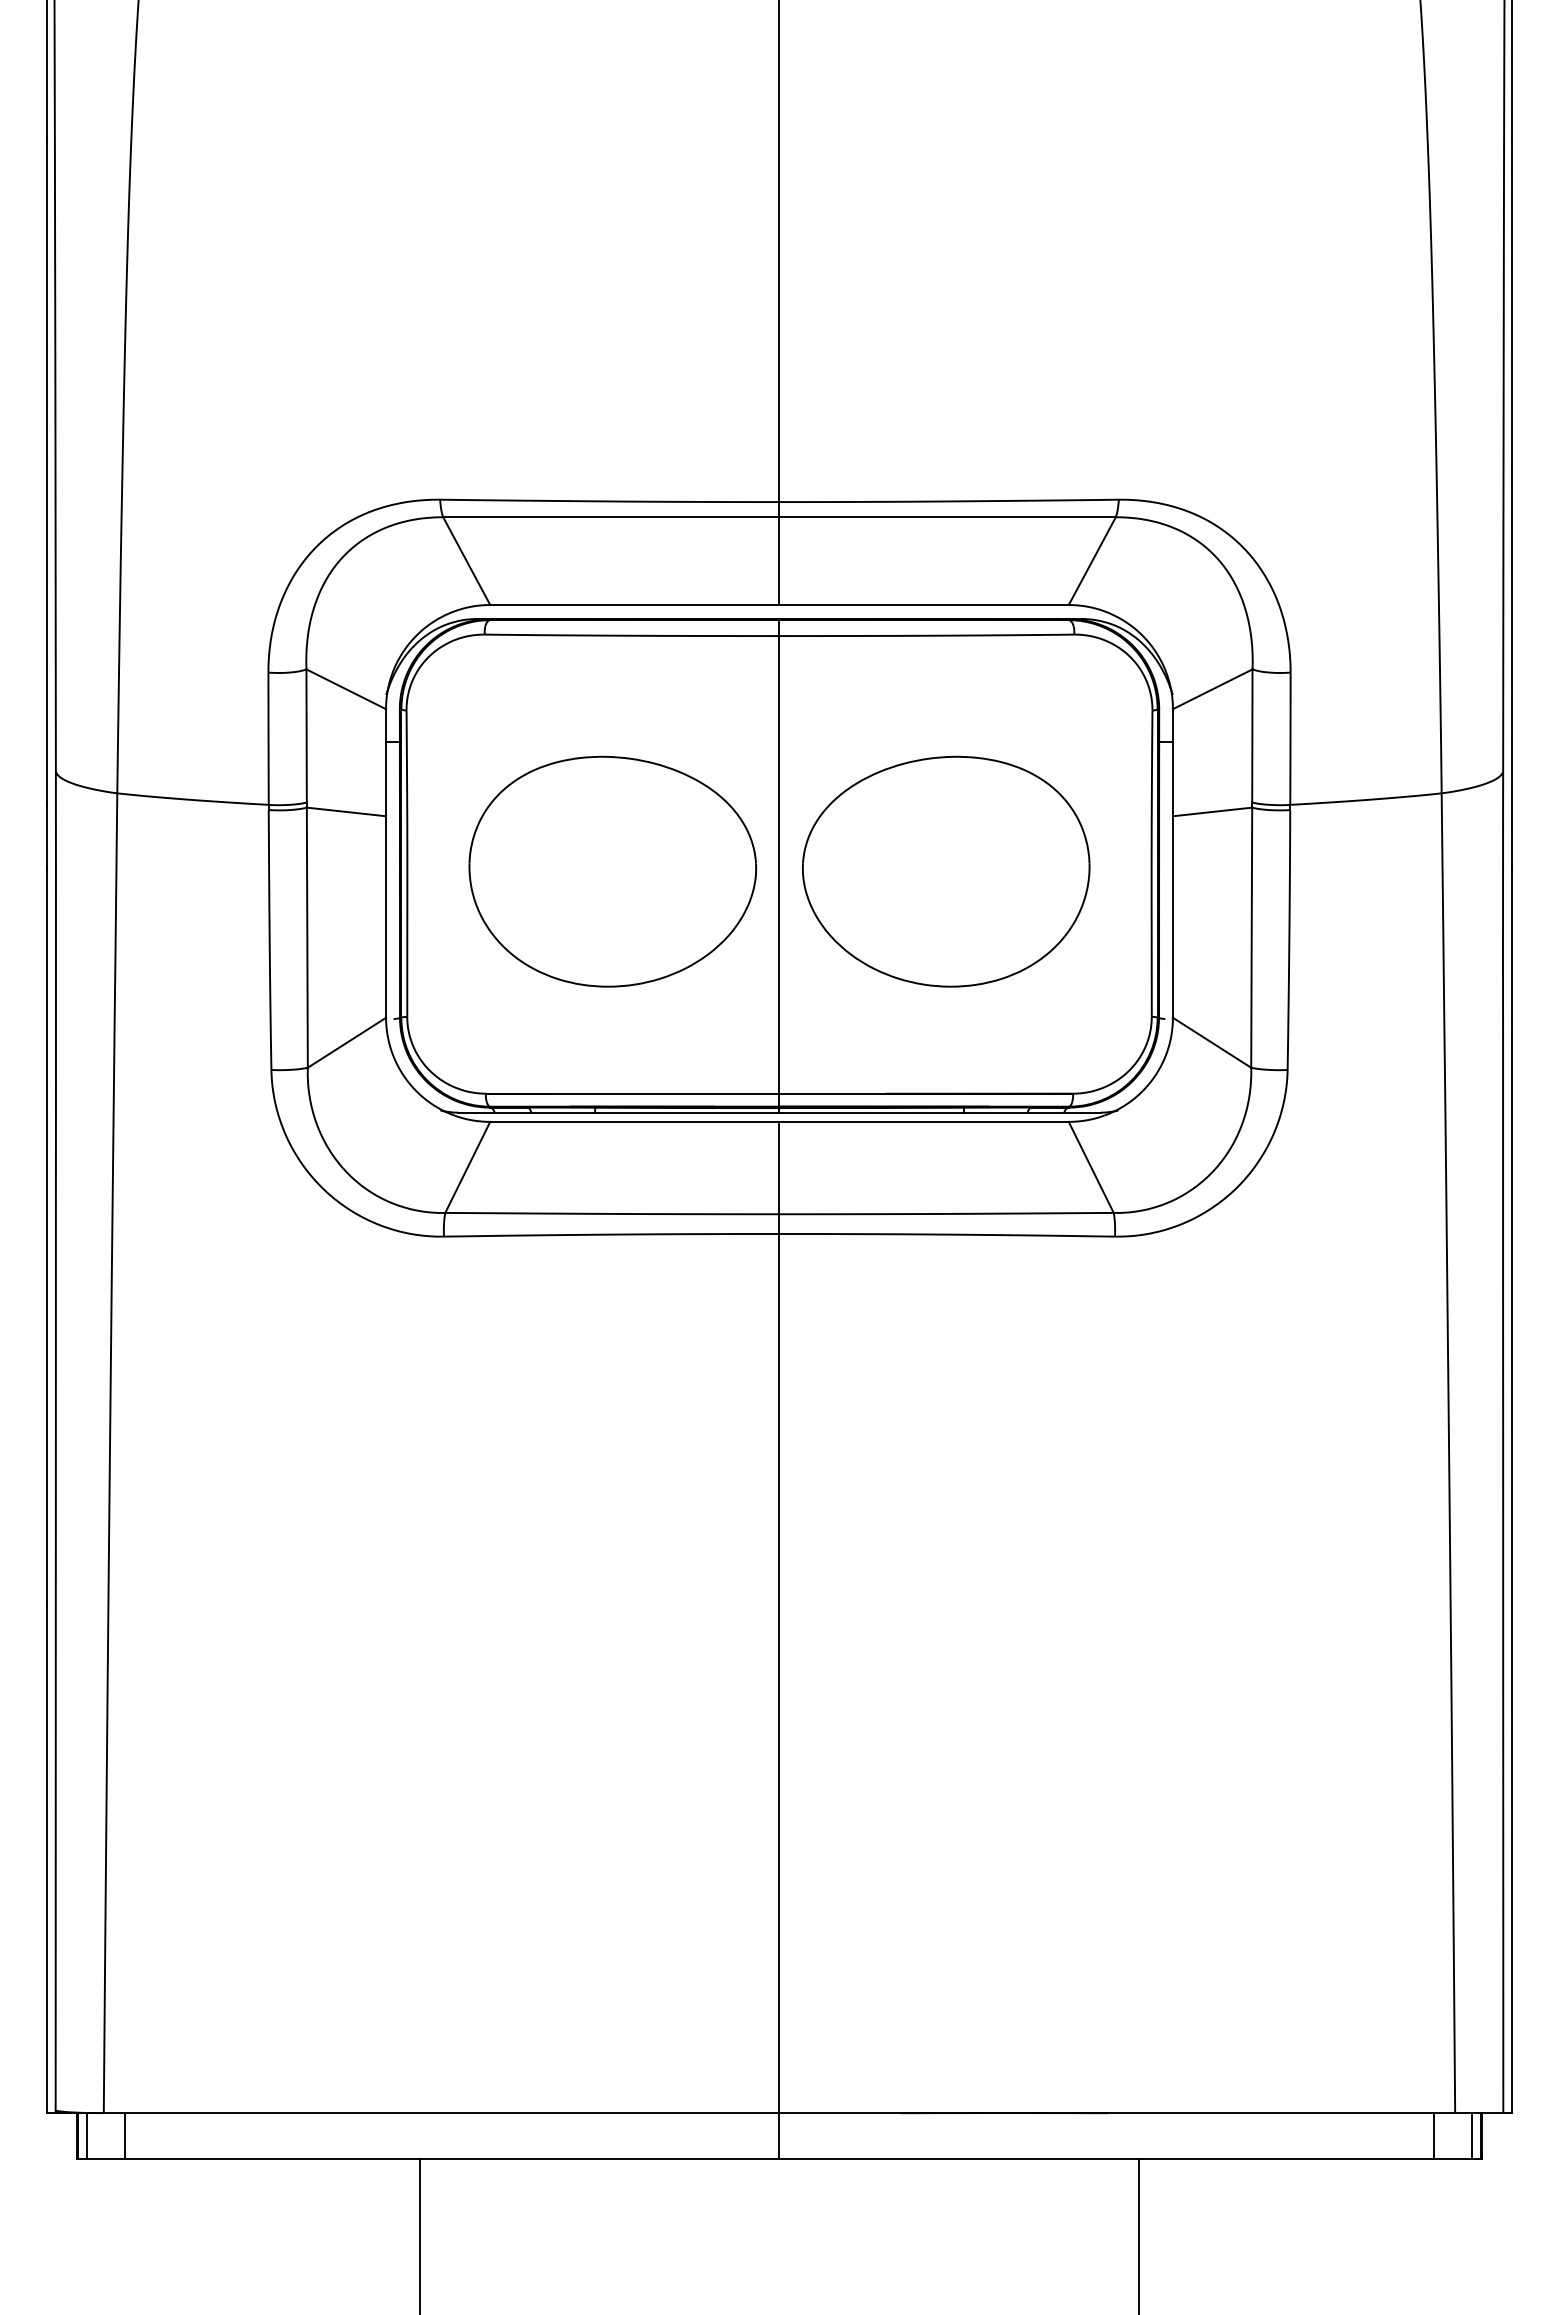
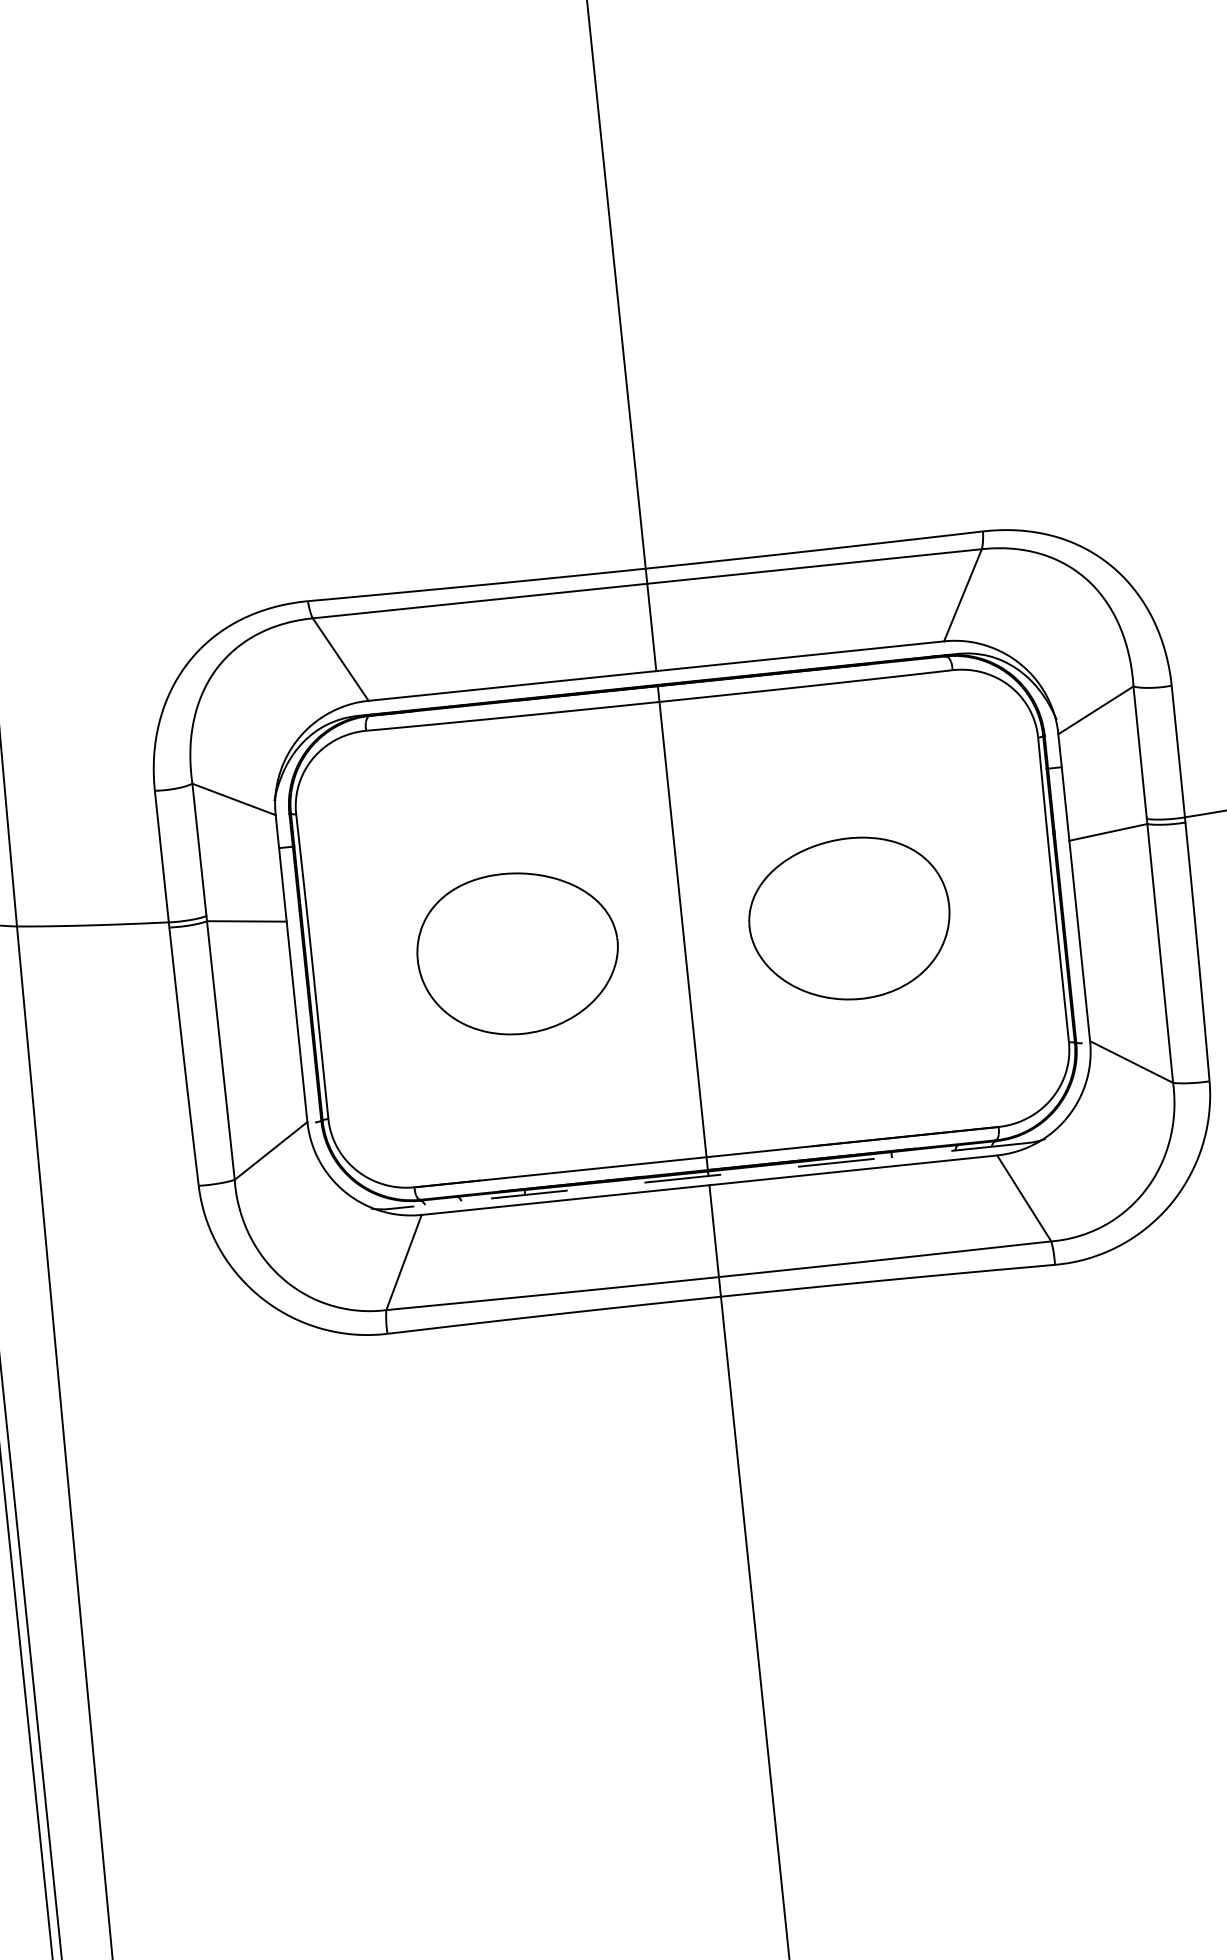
part: (612, 871) -> (517, 953), size x0.7
part: (946, 871) -> (849, 918), size x0.7
line: (778, 1112) -> (707, 1175), solid -> dashed

